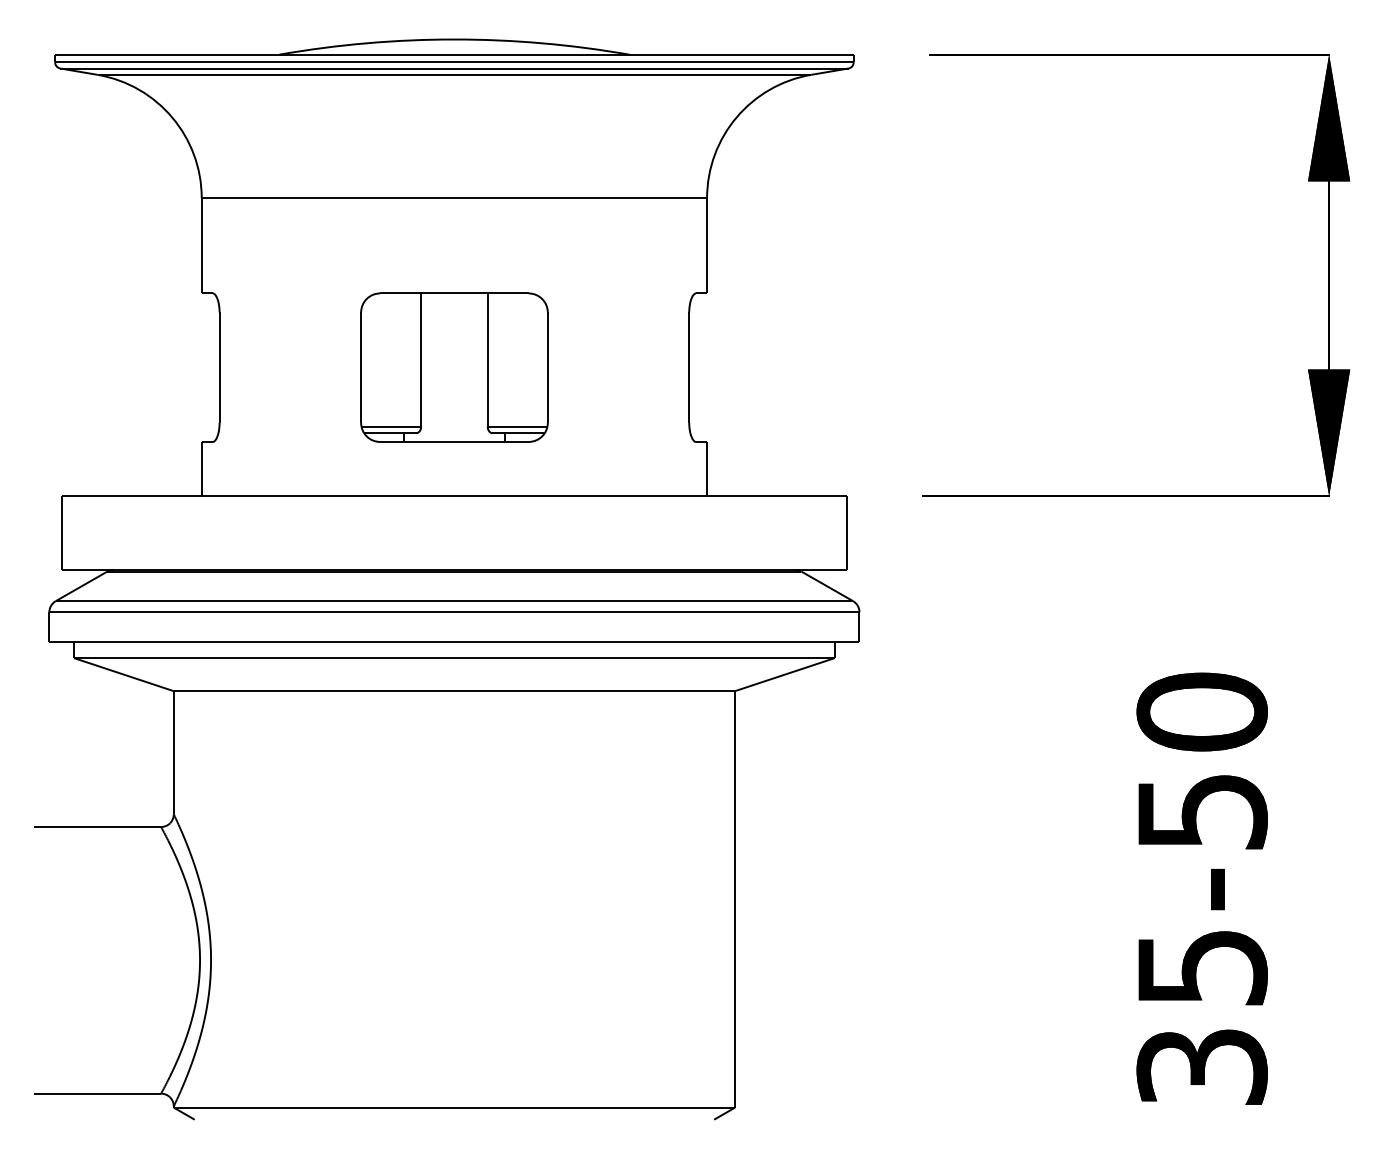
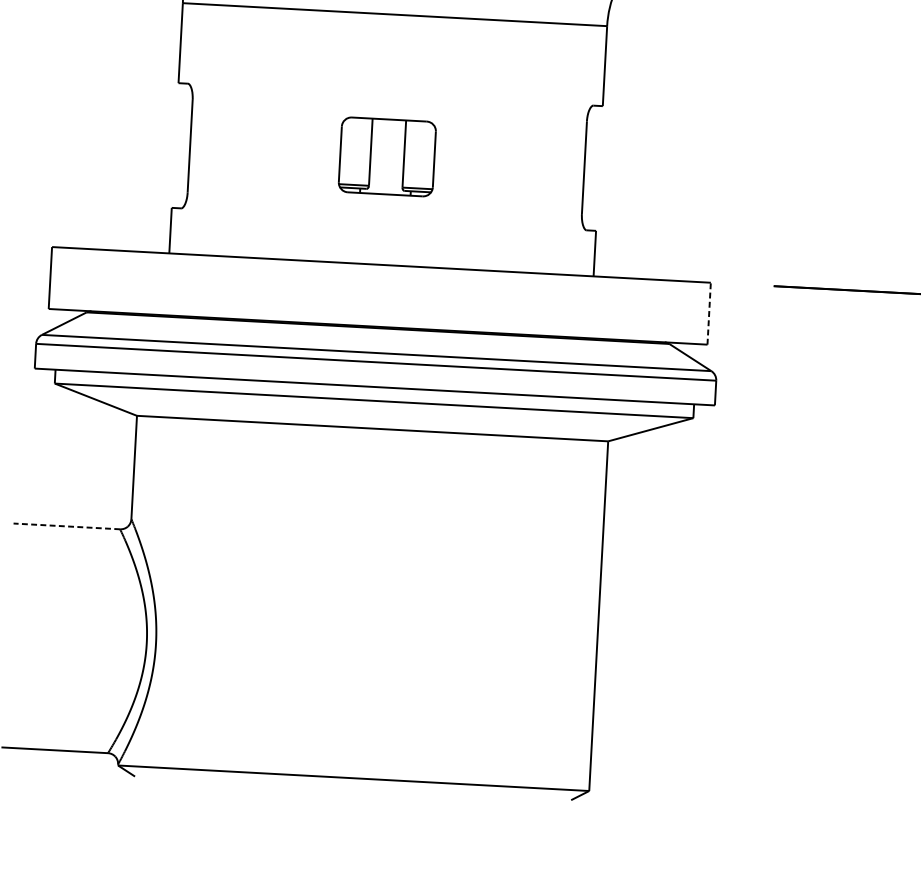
part: (454, 367) -> (387, 156), size x0.6
line: (846, 533) -> (708, 314), solid -> dashed
line: (97, 827) -> (66, 526), solid -> dashed

